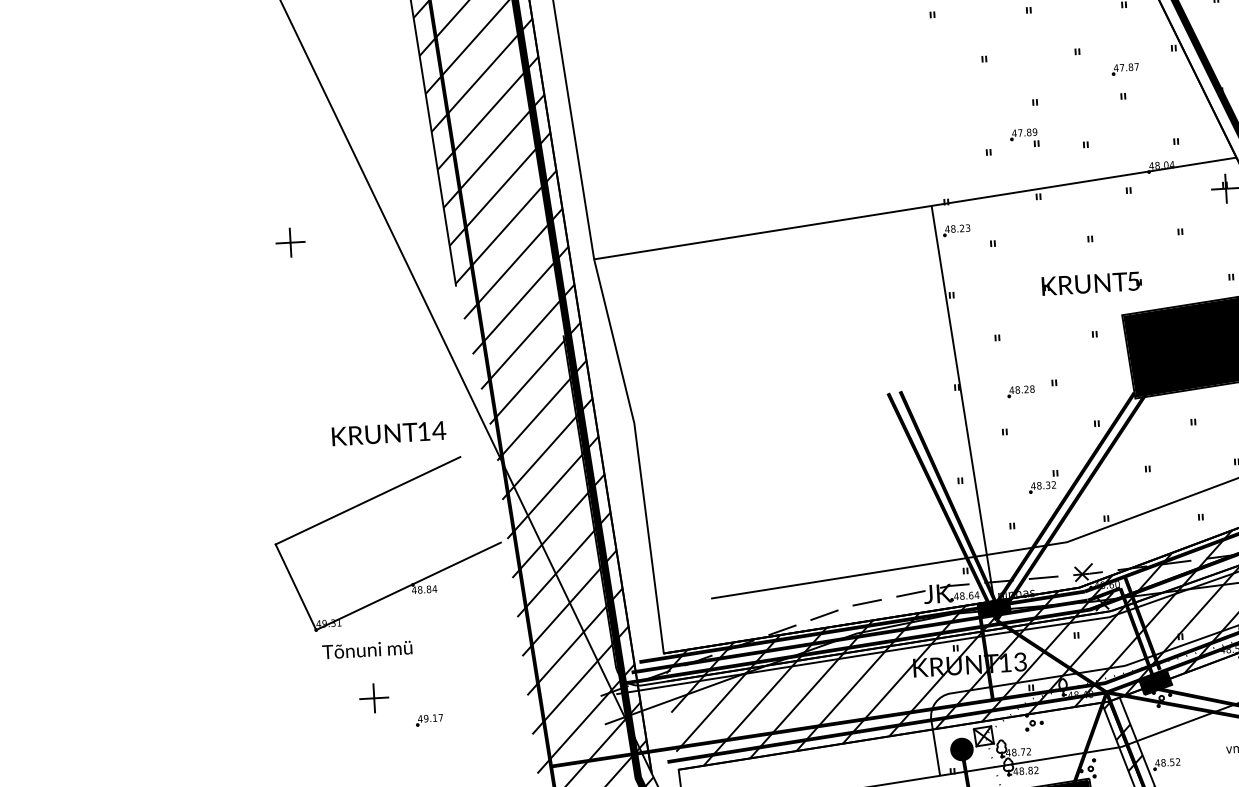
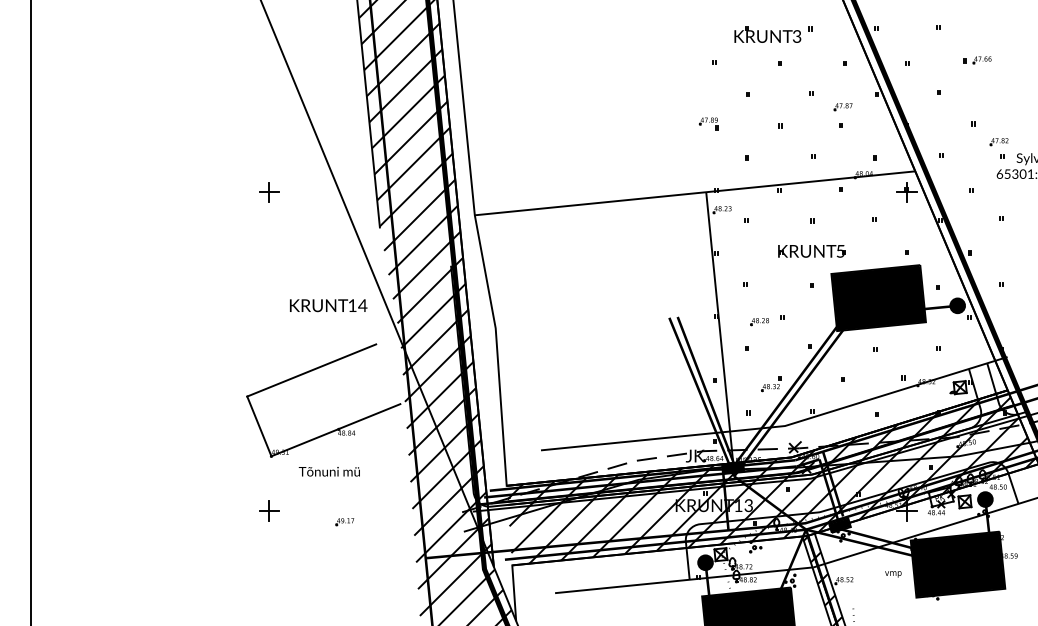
part: (1023, 137) -> (708, 123), moved
text: (388, 433) -> (328, 305), moved
text: (365, 649) -> (328, 471), moved
part: (374, 697) -> (269, 510), moved

